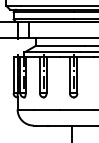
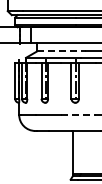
line: (59, 46) -> (61, 51), solid -> dashed
line: (77, 109) -> (79, 114), solid -> dashed

